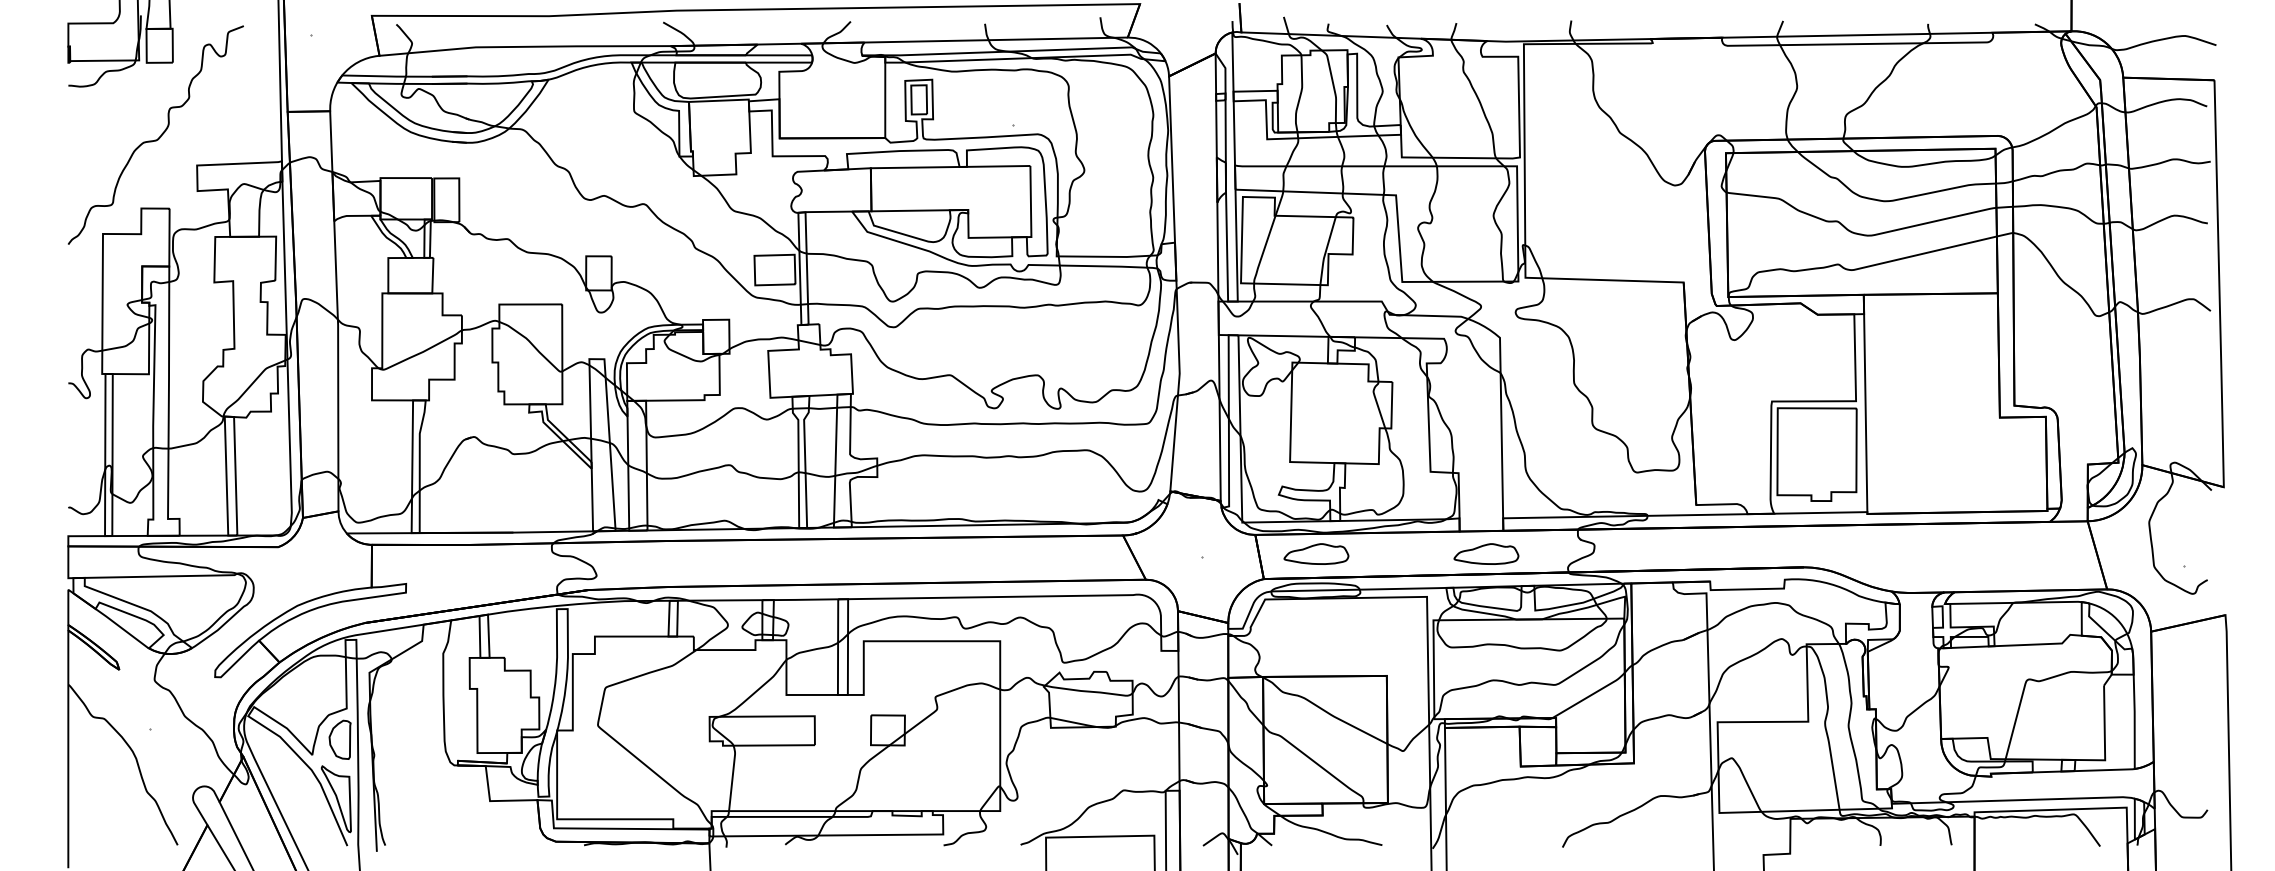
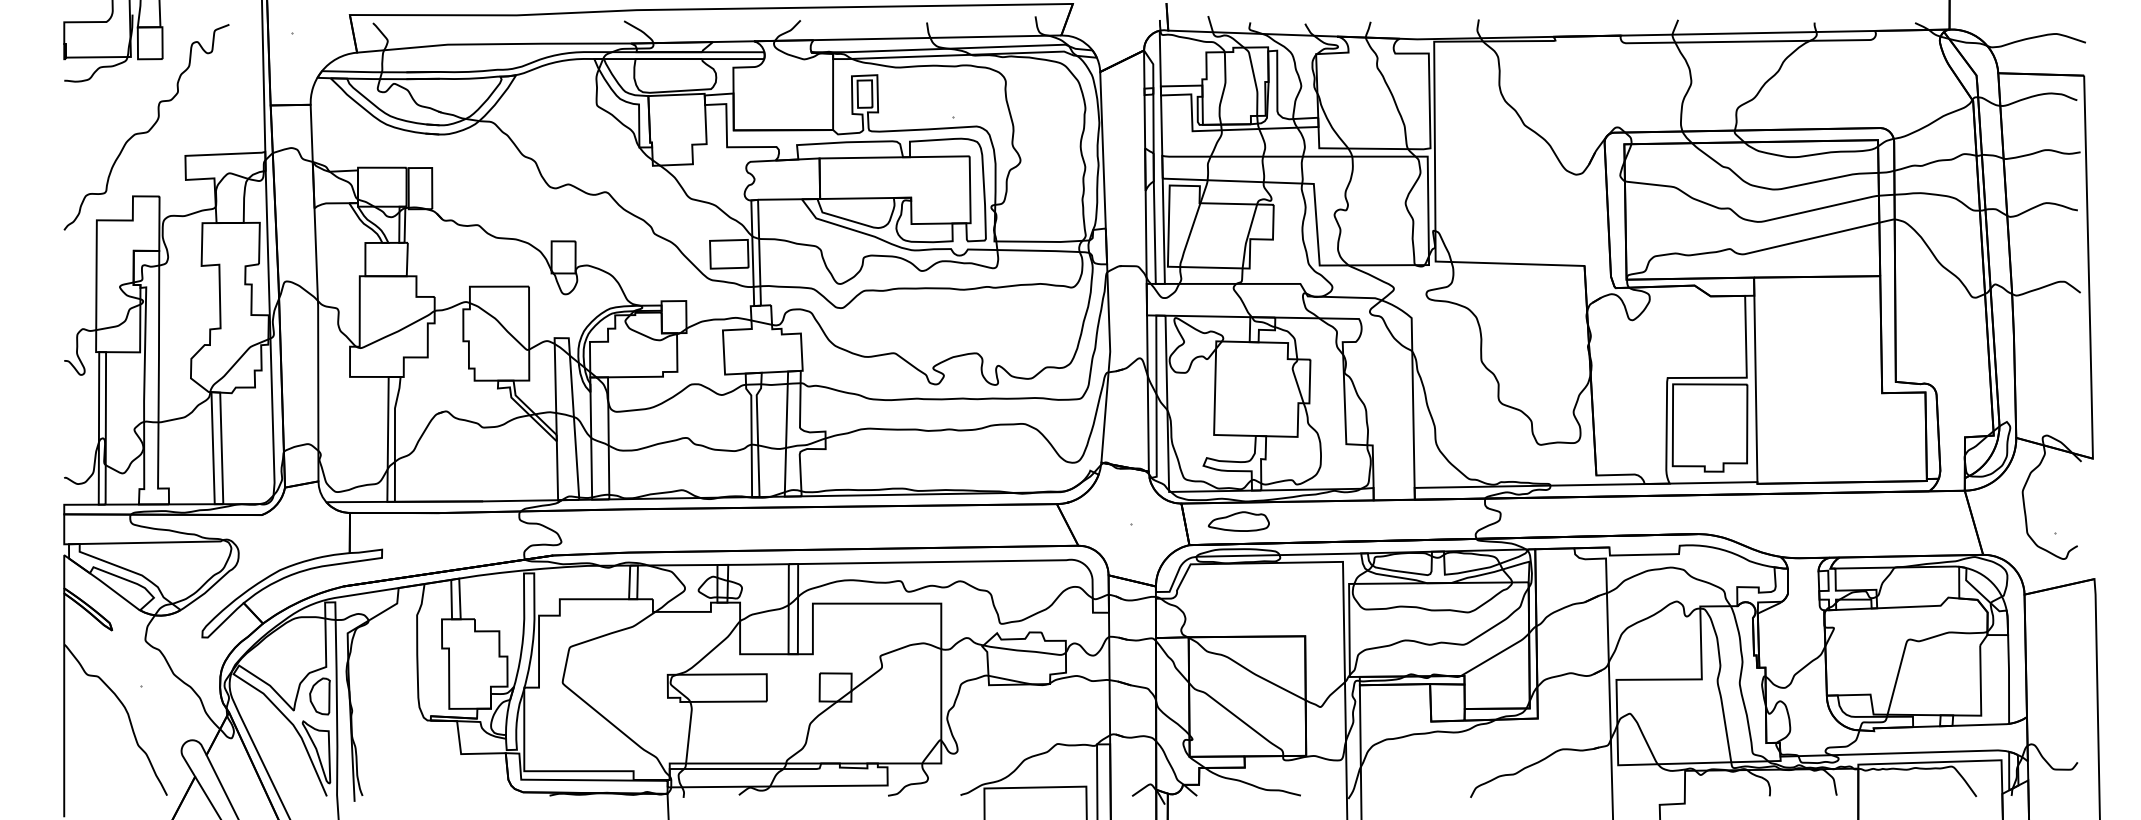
part: (1486, 553) -> (1398, 521), removed

